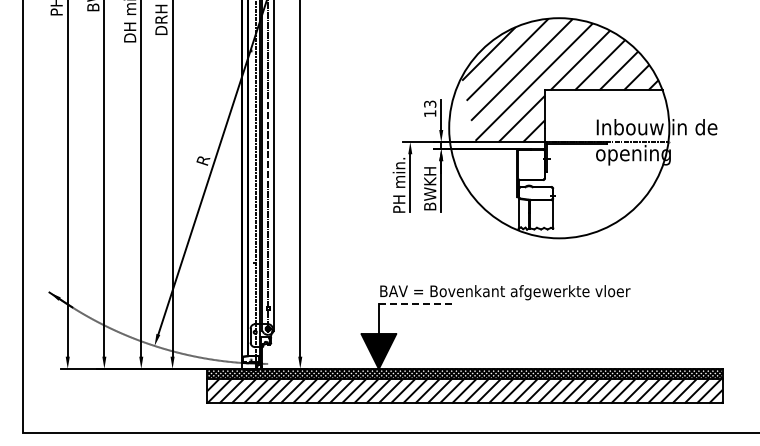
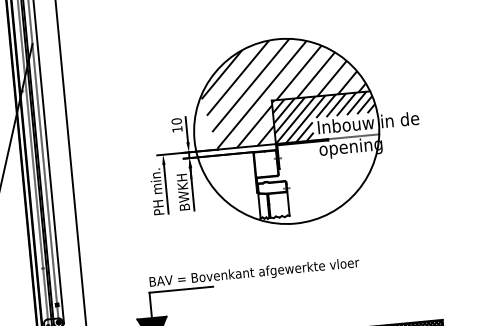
text: (430, 103) -> (176, 120), 13 -> 10
hatch: (606, 116) -> (325, 117), added
line: (416, 303) -> (181, 289), dashed -> solid

